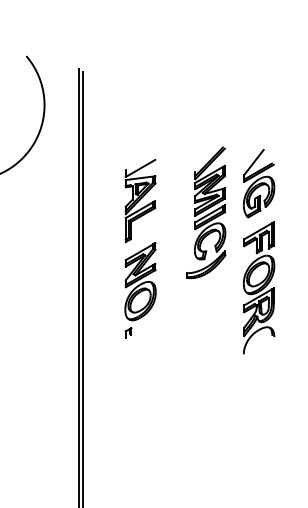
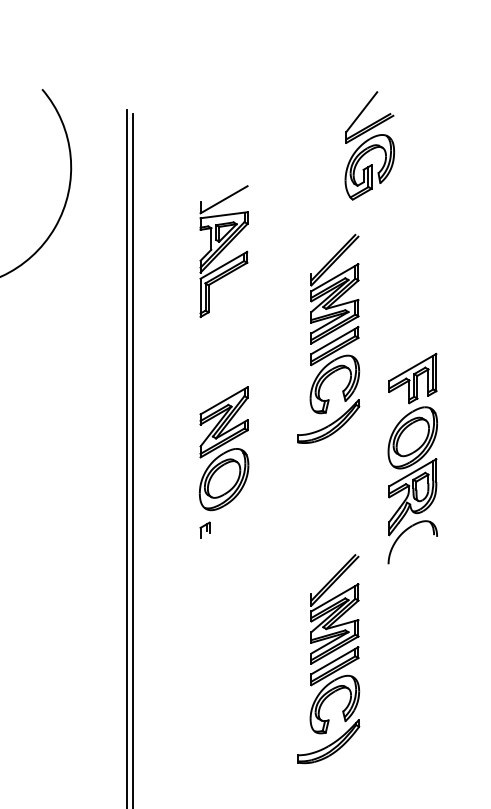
part: (259, 183) -> (370, 145), moved
part: (140, 200) -> (223, 250), moved
part: (206, 413) -> (329, 658), added

